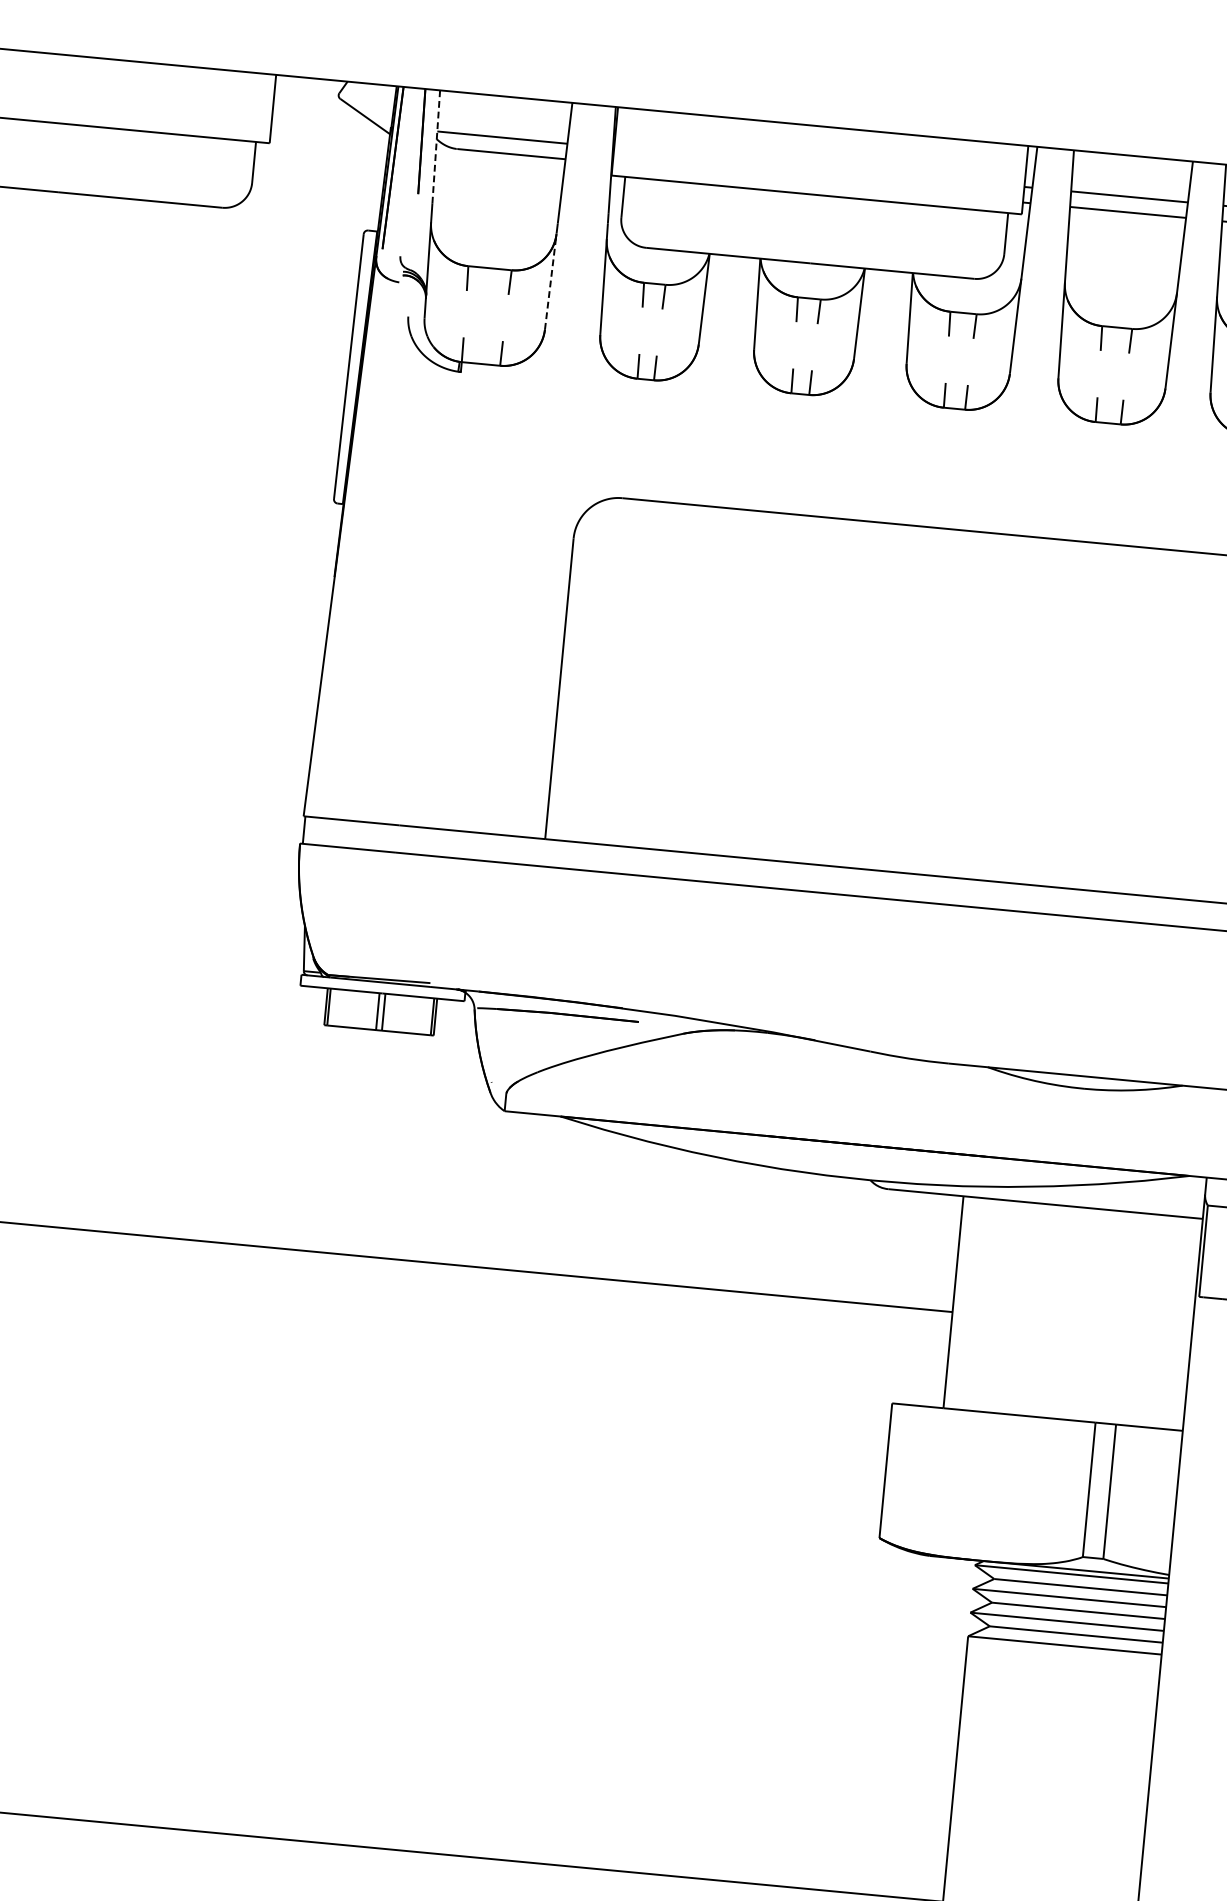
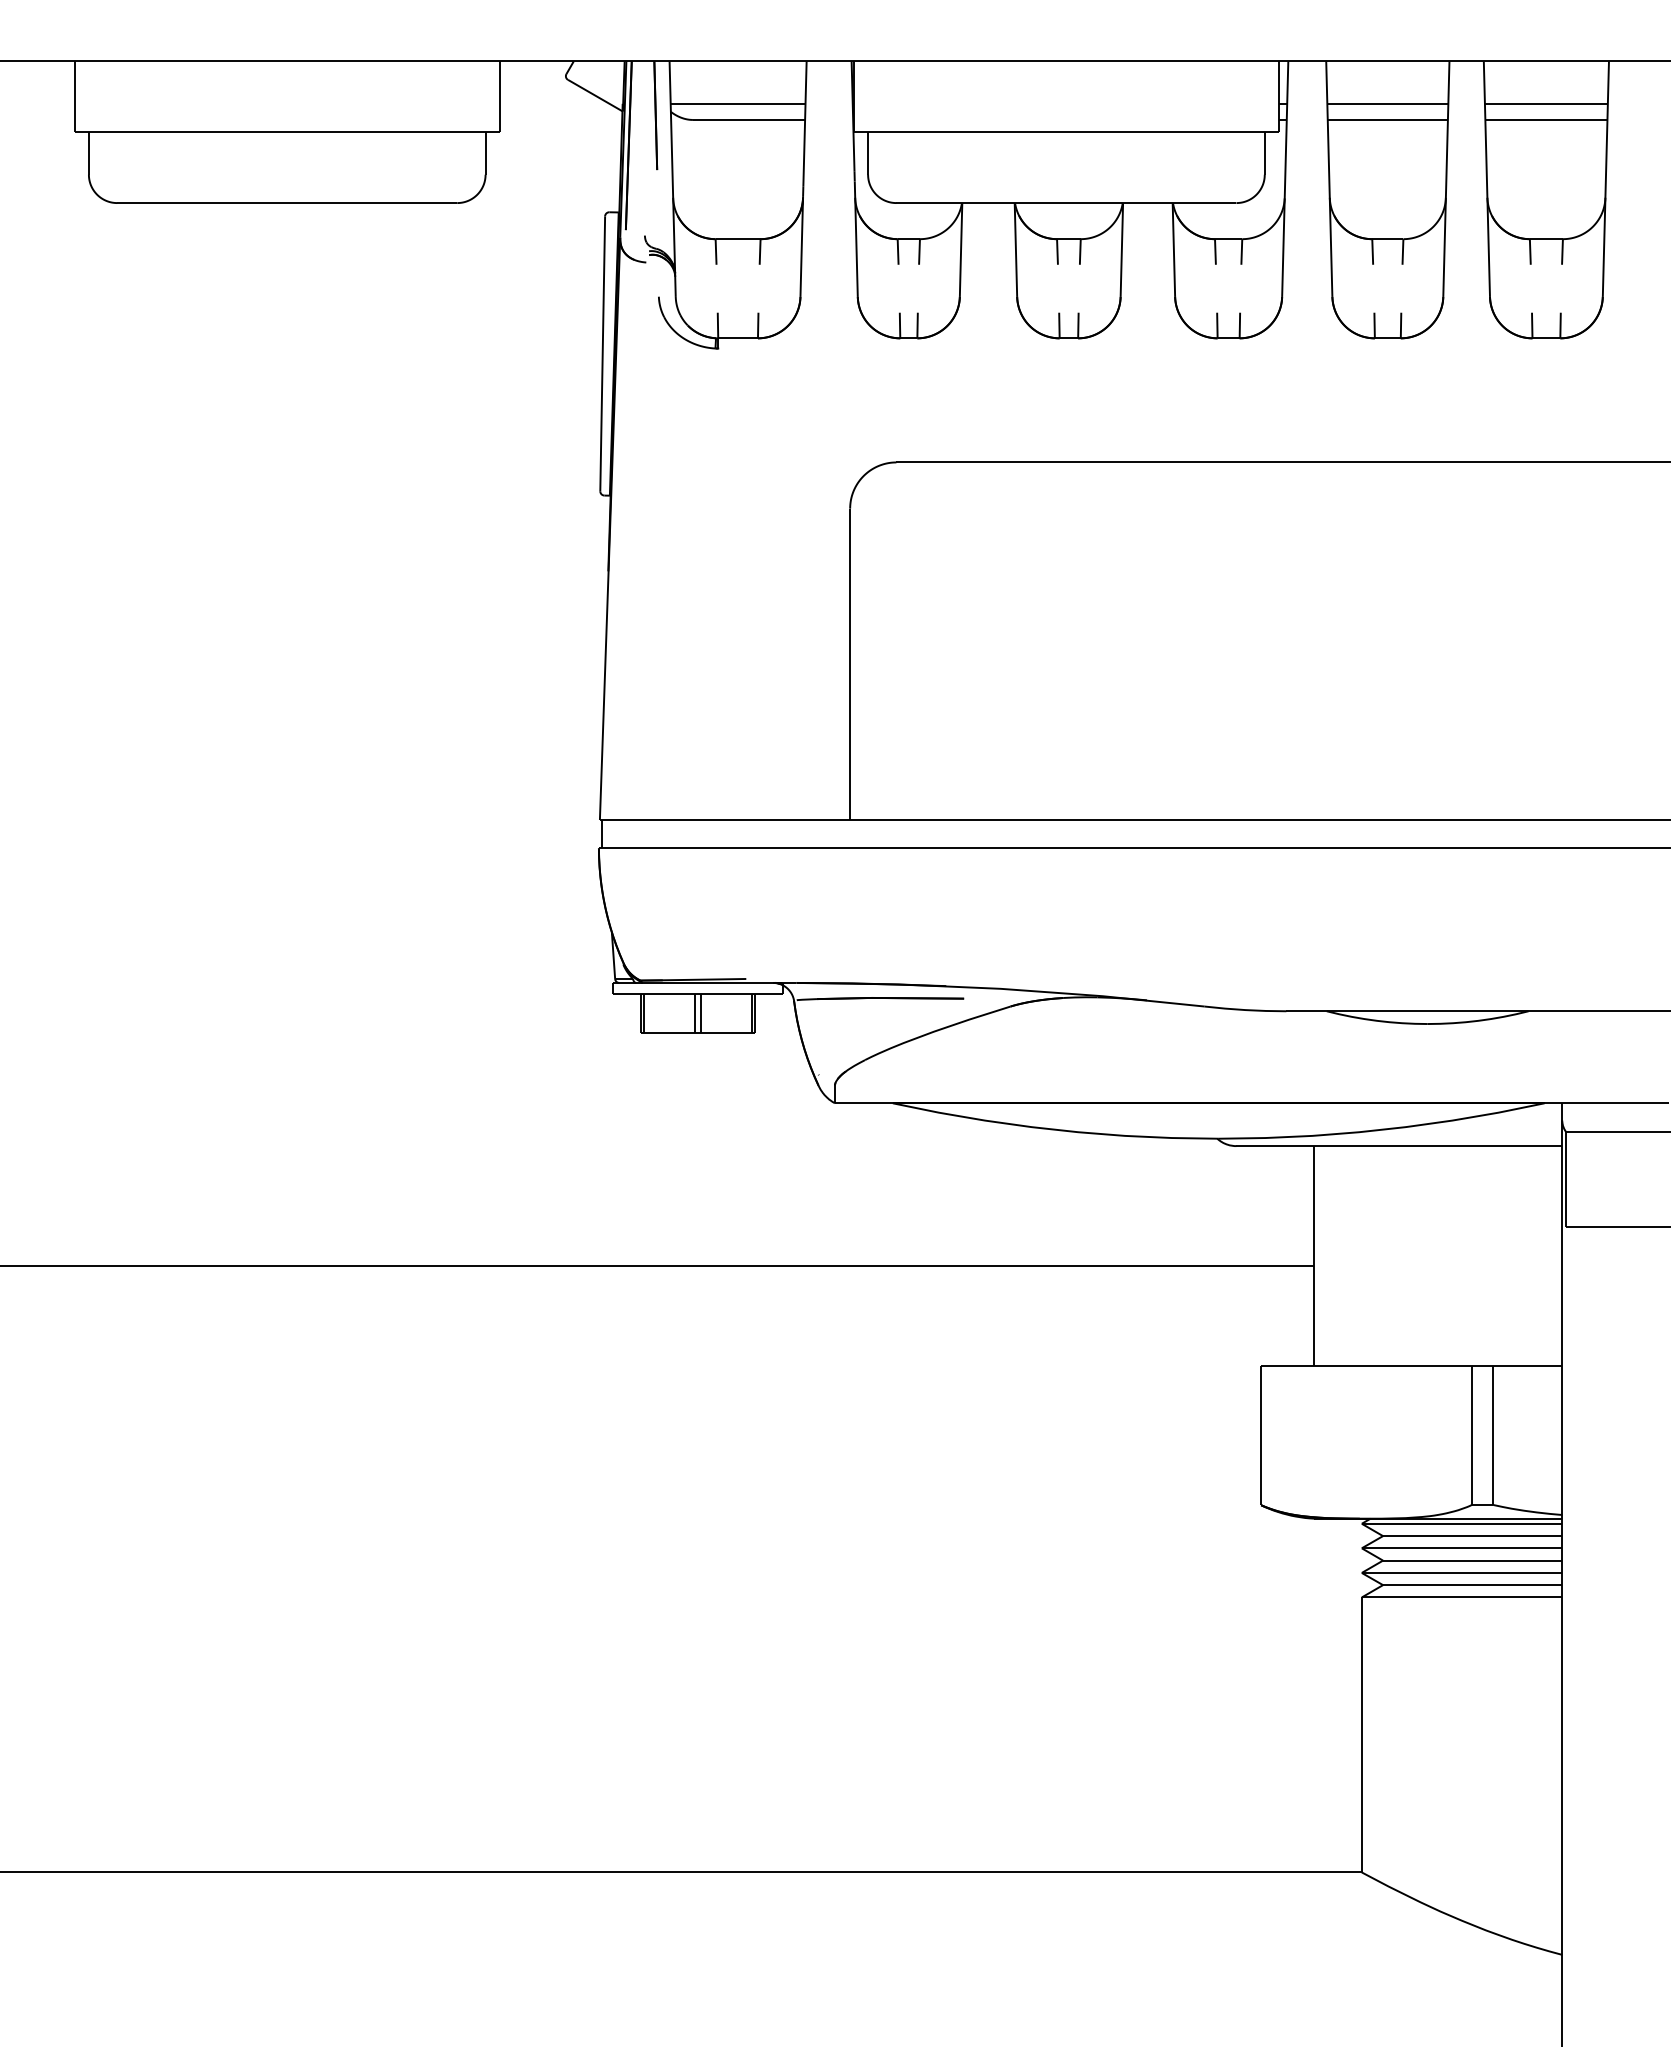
line: (436, 147) -> (671, 120), dashed -> solid
line: (550, 281) -> (801, 246), dashed -> solid

